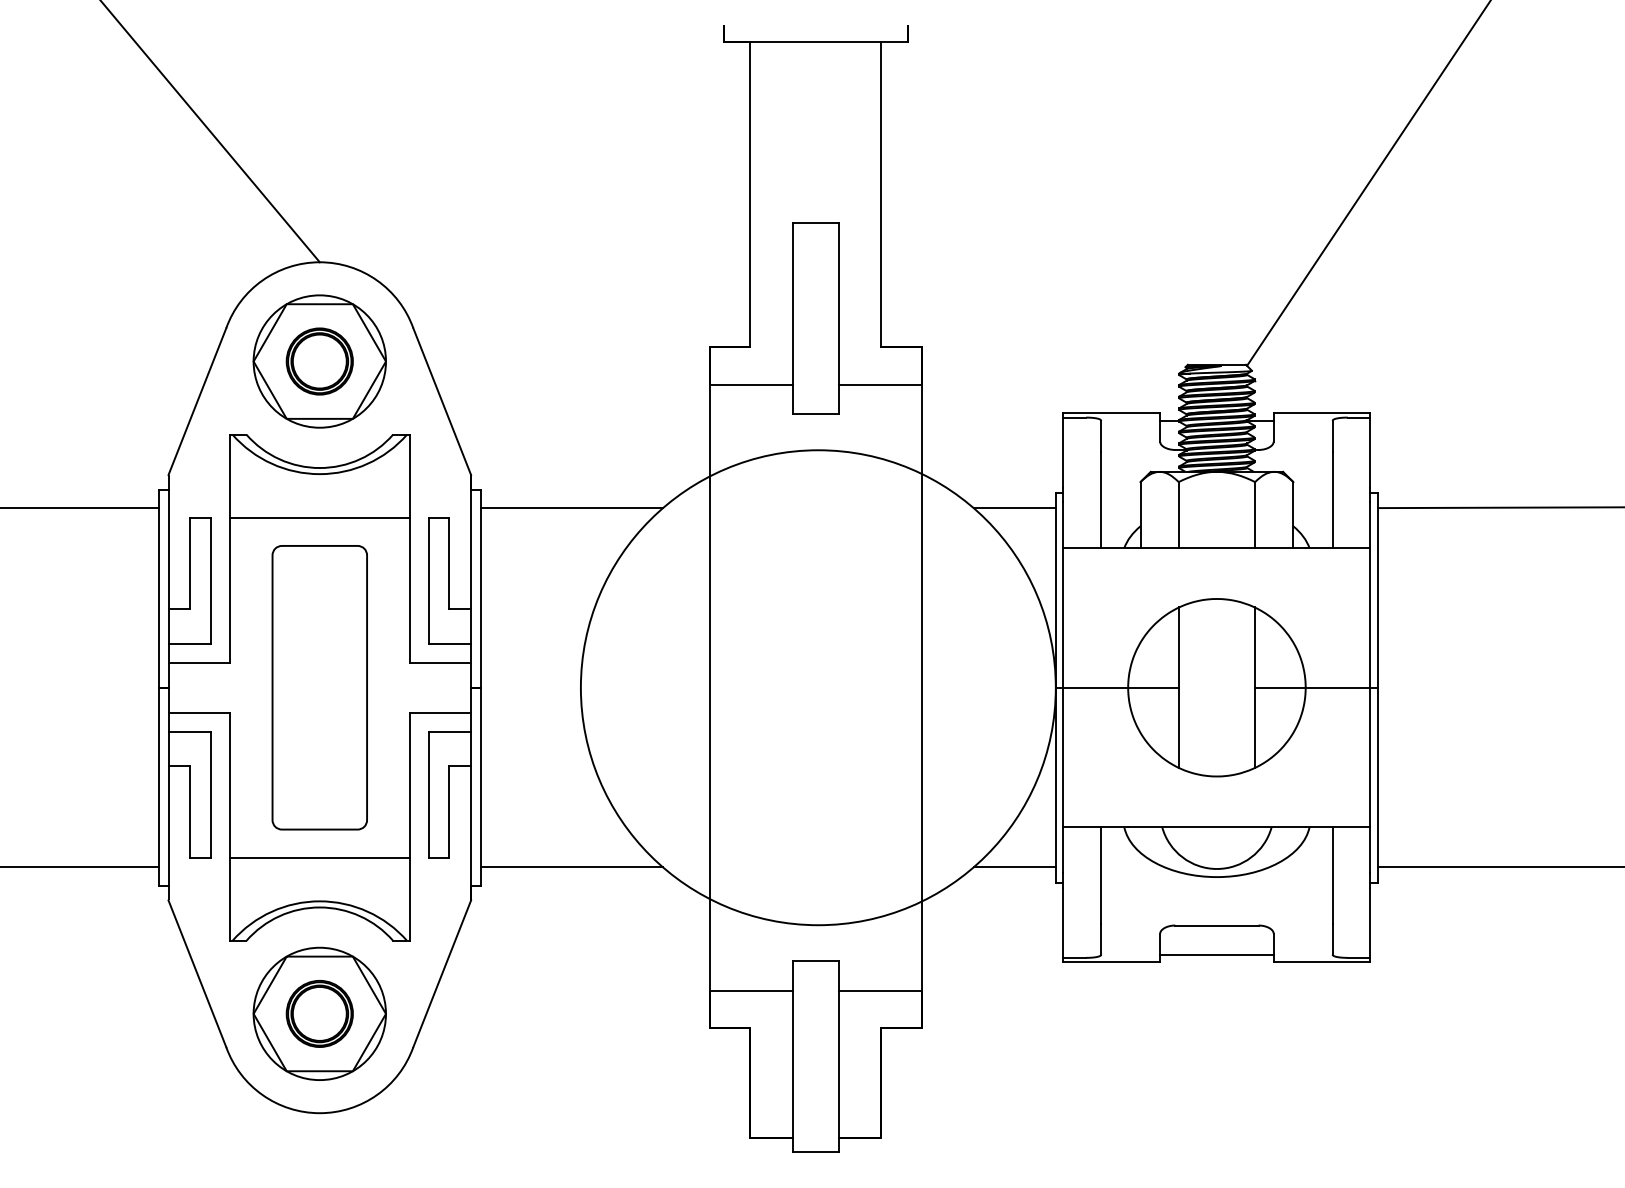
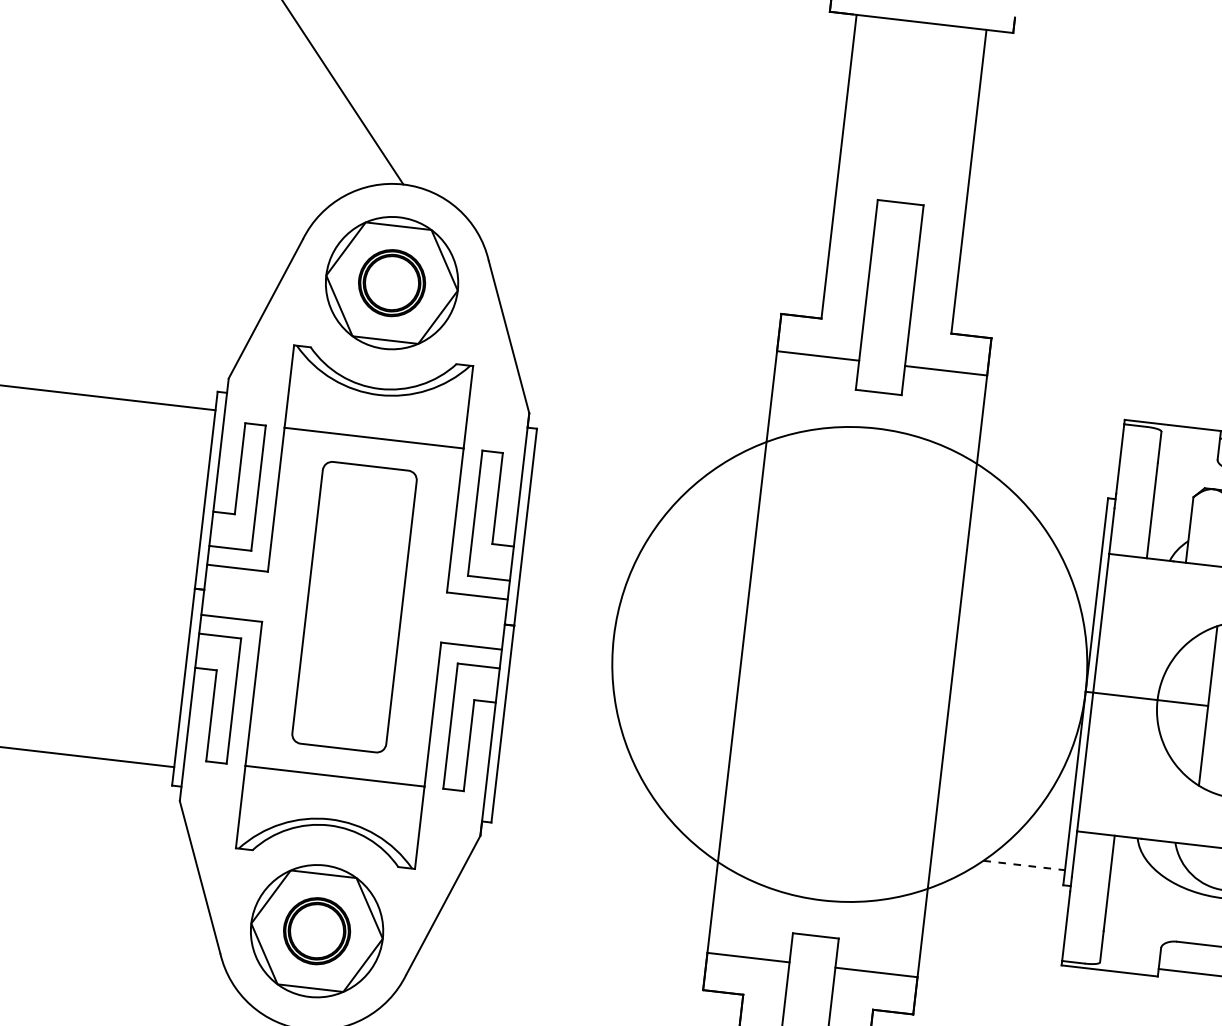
line: (571, 508) -> (625, 458), removed
line: (1014, 508) -> (1065, 508), removed
line: (571, 867) -> (583, 814), removed
line: (1015, 867) -> (1024, 865), solid -> dashed

